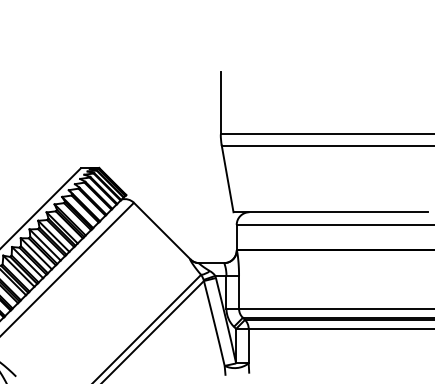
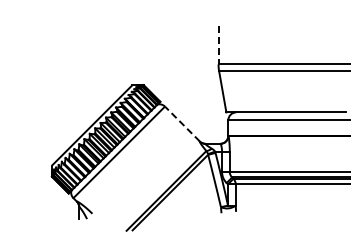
line: (220, 103) -> (218, 45), solid -> dashed
line: (162, 231) -> (182, 124), solid -> dashed

